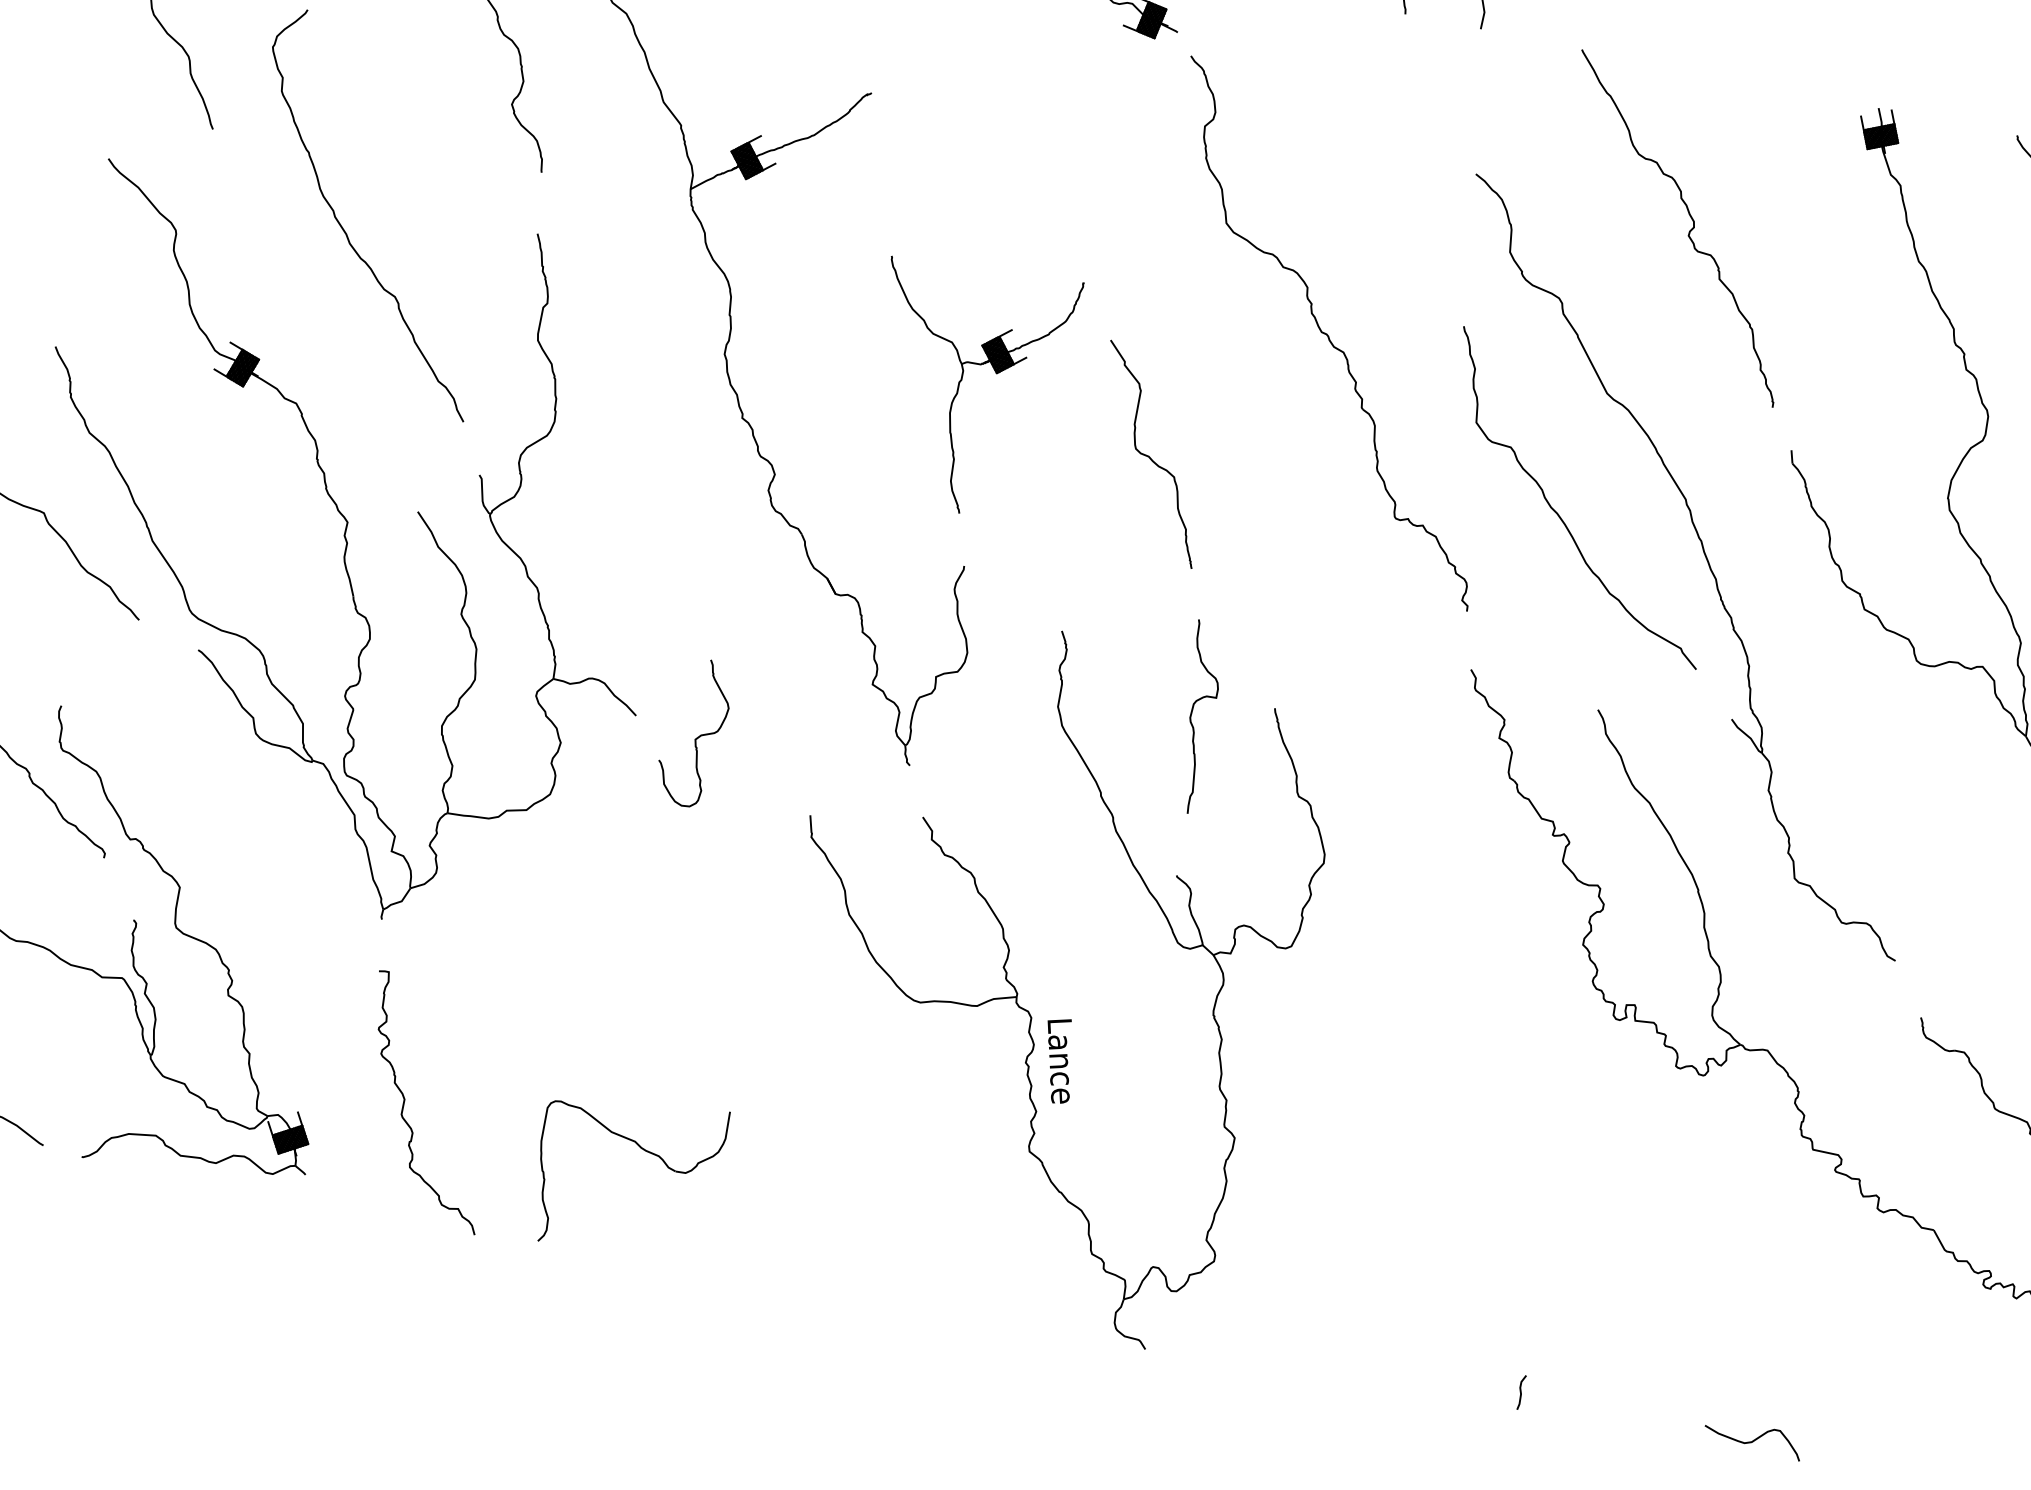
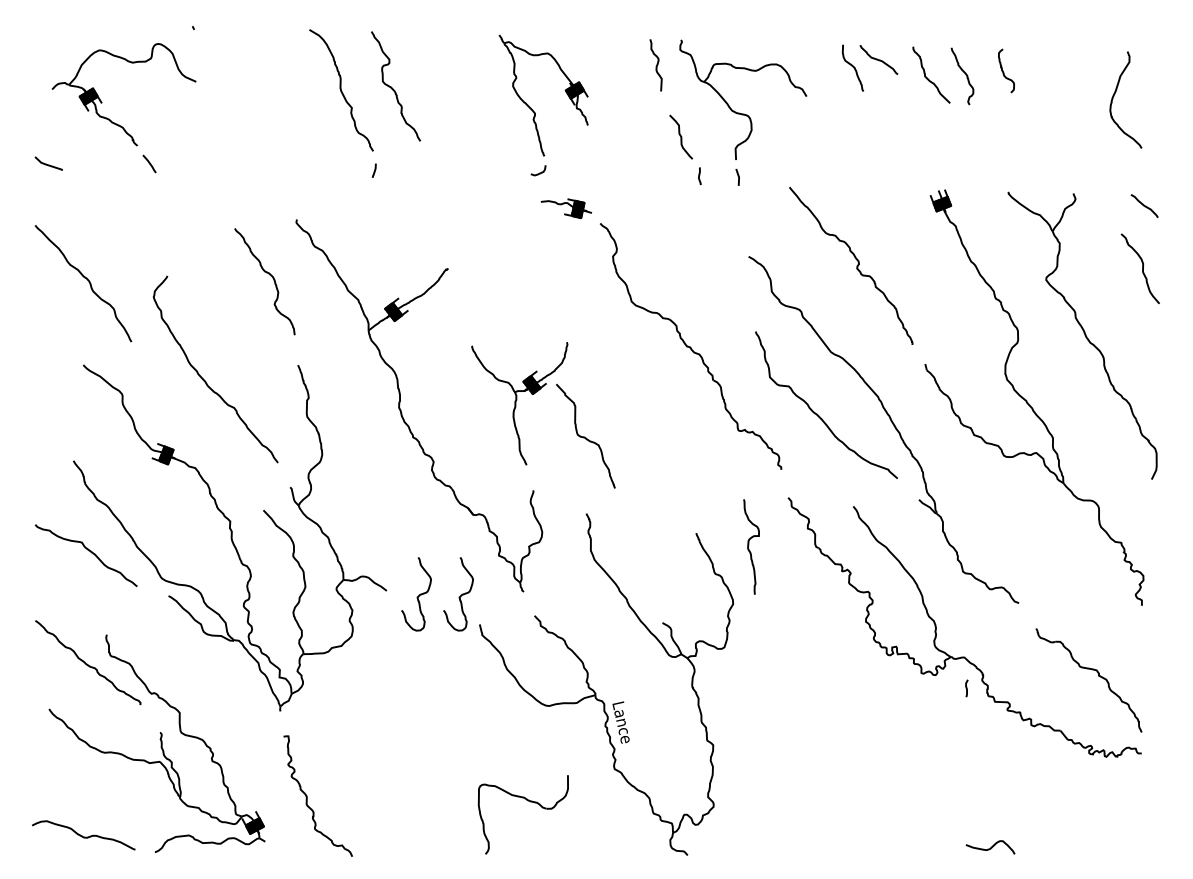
curve: (1148, 454) -> (584, 436), moved
curve: (1194, 713) -> (749, 545), moved
curve: (781, 750) -> (460, 595), added
part: (640, 1150) -> (527, 801), moved
line: (1520, 1392) -> (966, 688), moved

